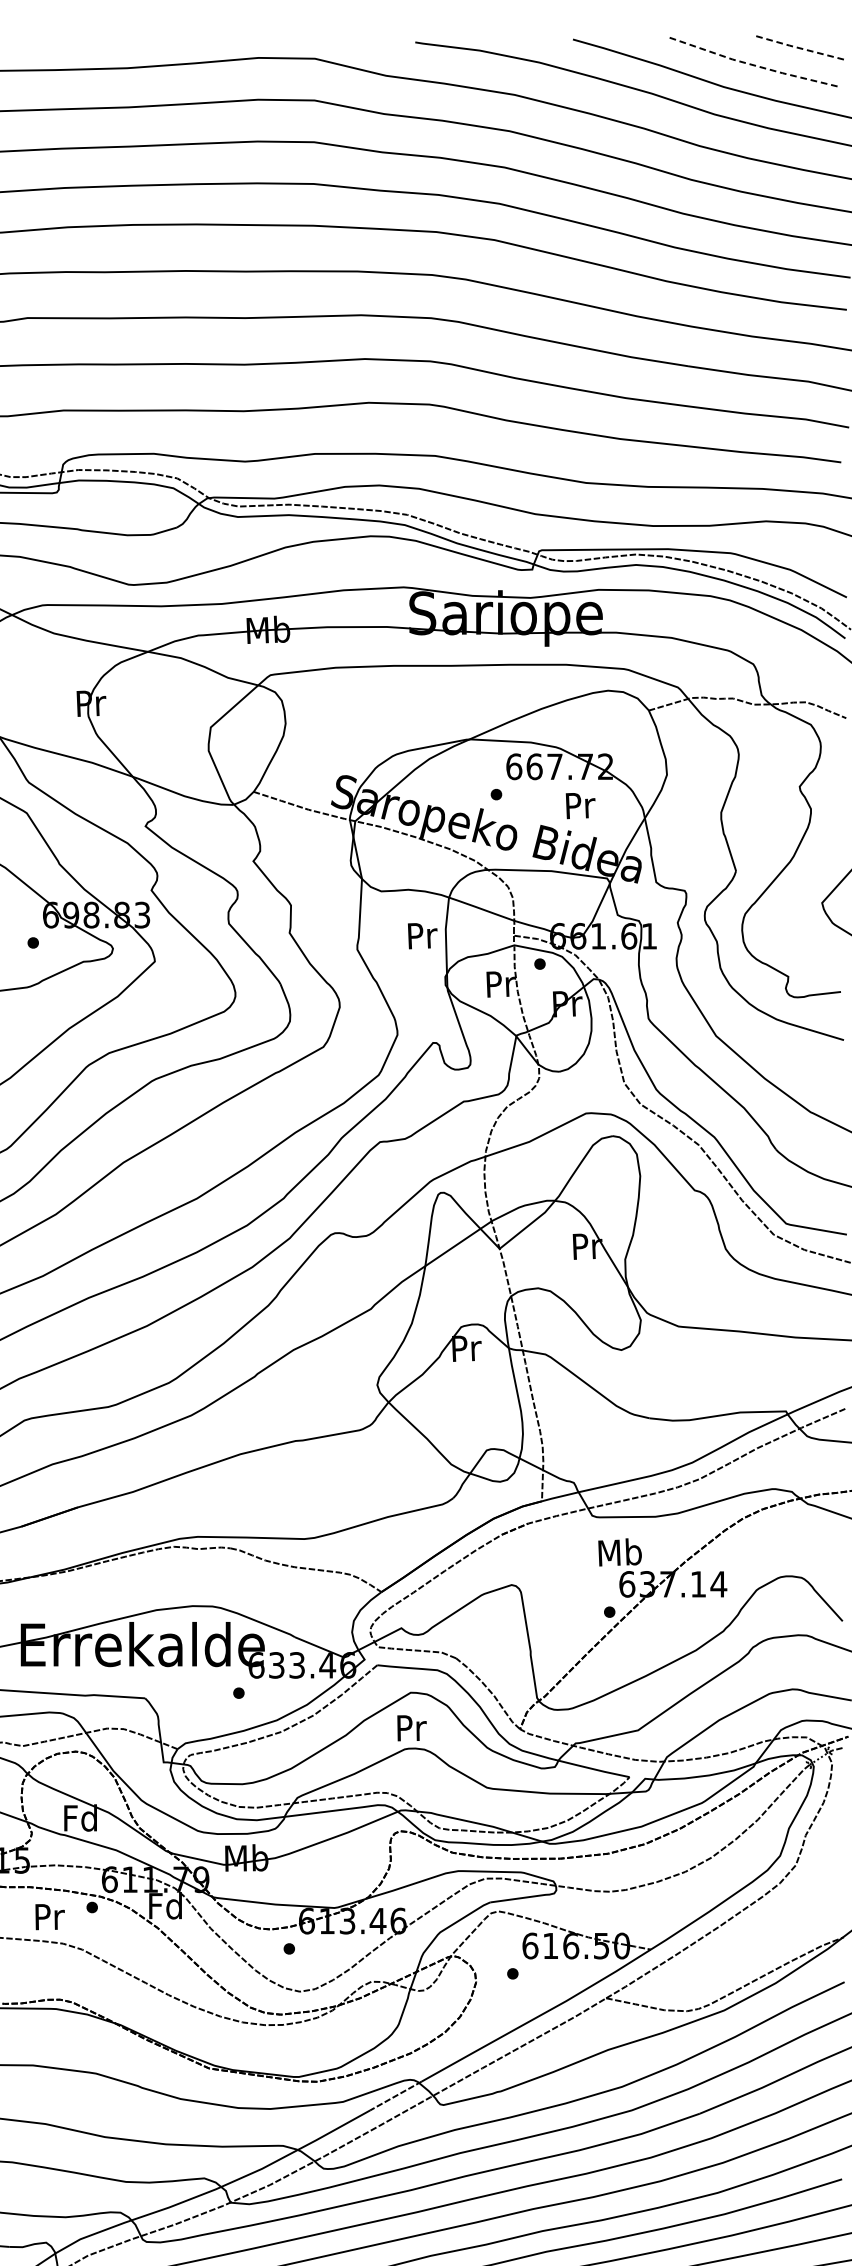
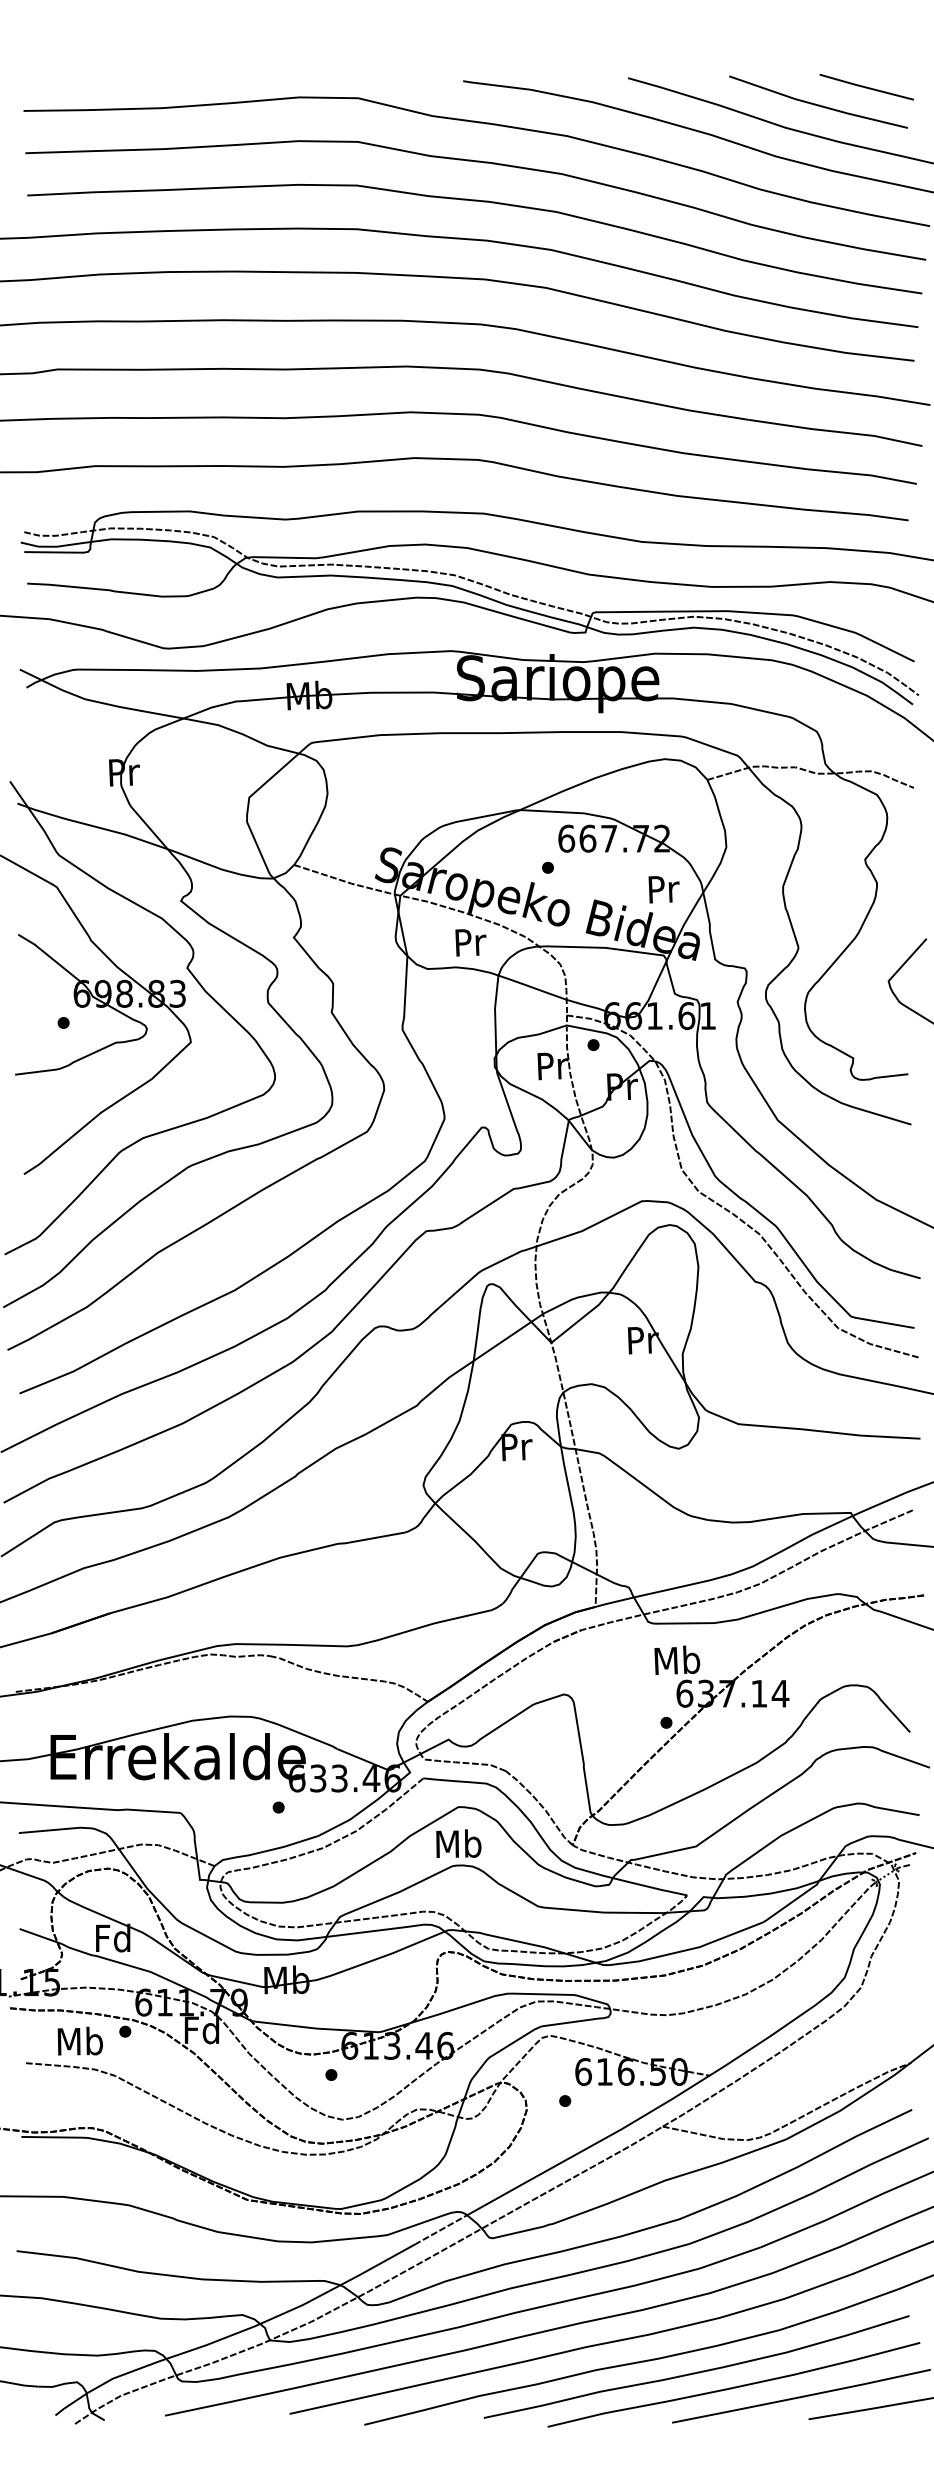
line: (800, 48) -> (866, 87), dashed -> solid
line: (754, 65) -> (817, 105), dashed -> solid
text: (580, 805) -> (663, 889), moved
text: (422, 935) -> (470, 942), moved
text: (410, 1727) -> (458, 1843), Pr -> Mb
text: (48, 1915) -> (79, 2040), Pr -> Mb

